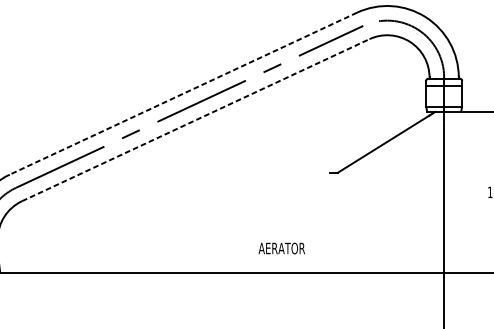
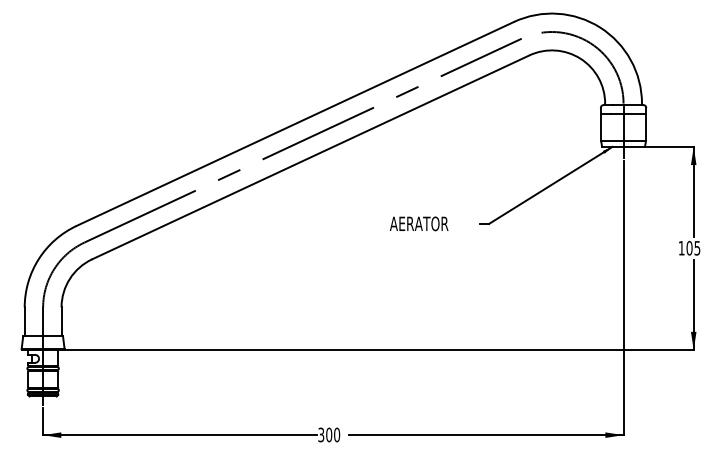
line: (182, 94) -> (294, 124), dashed -> solid
line: (196, 120) -> (311, 157), dashed -> solid
text: (282, 248) -> (419, 223), moved

